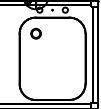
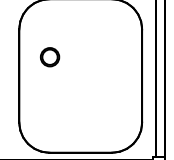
part: (35, 33) -> (48, 56), moved

